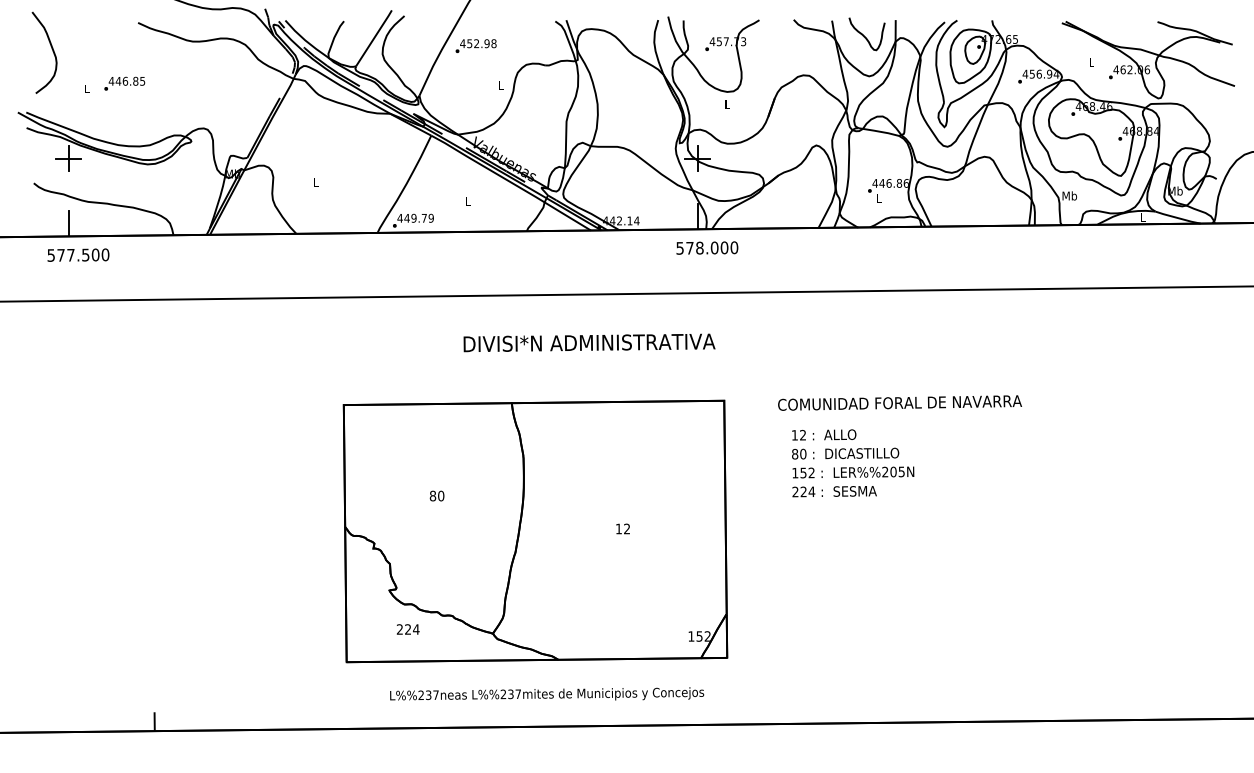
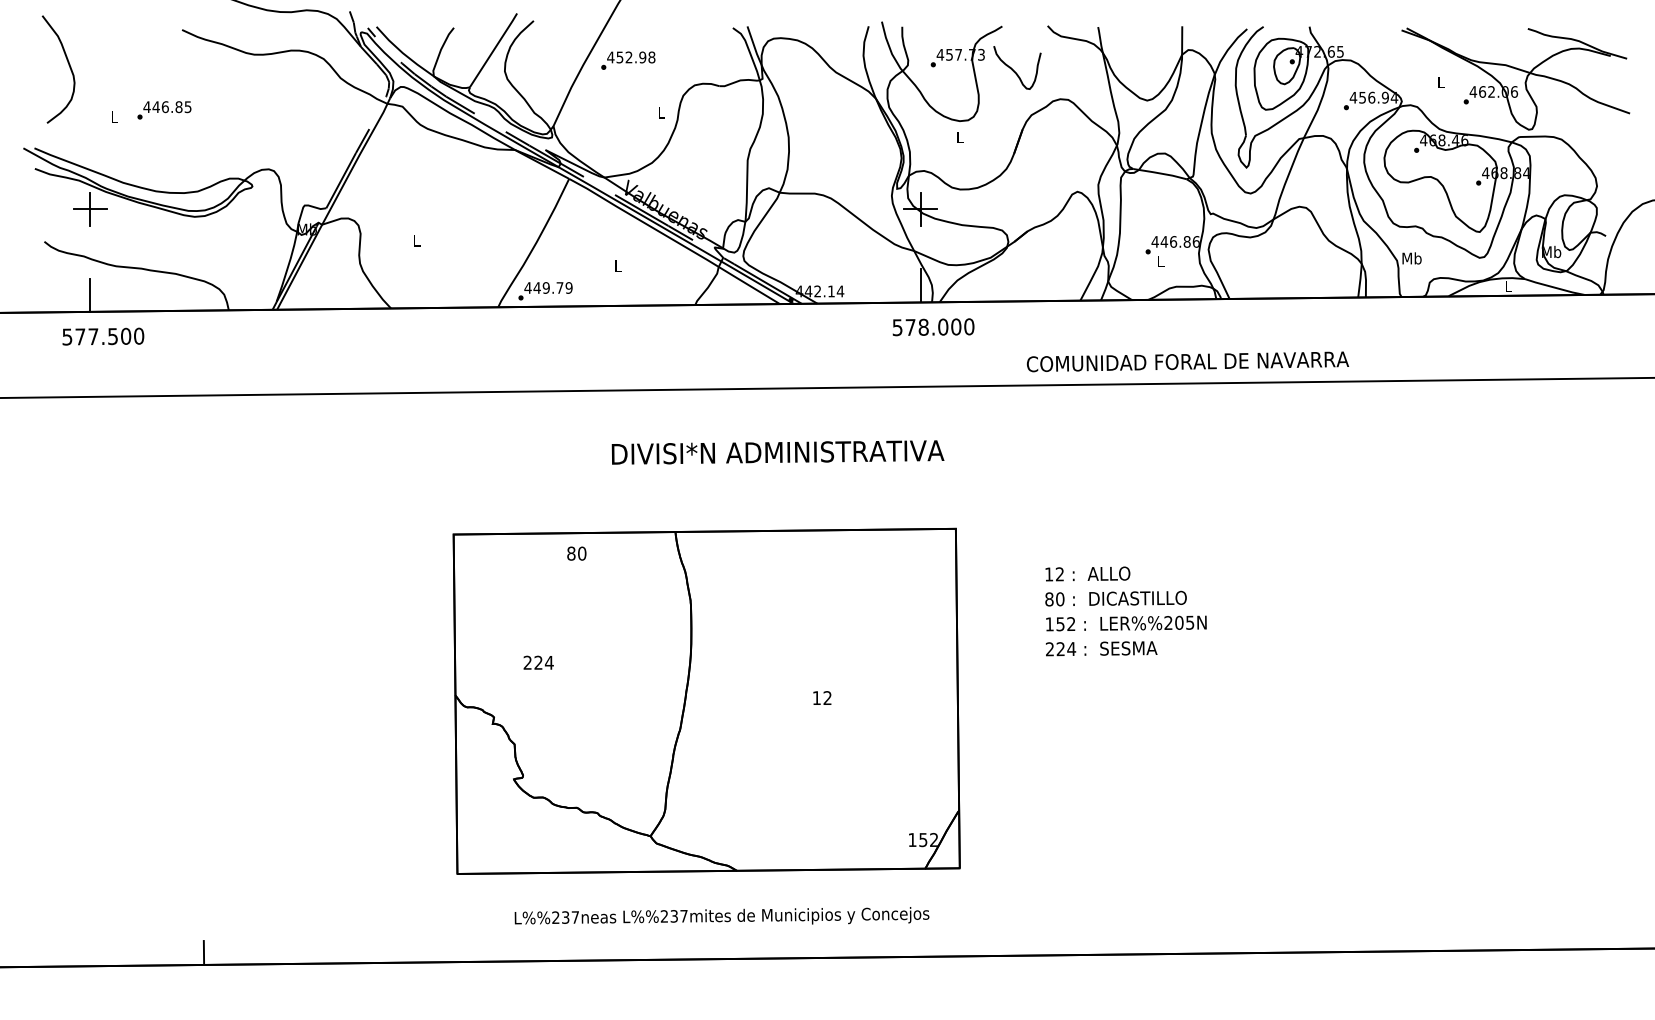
curve: (864, 36) -> (1014, 70), moved
text: (899, 402) -> (1187, 361), moved
text: (436, 495) -> (576, 553), moved
text: (408, 629) -> (538, 662), moved

